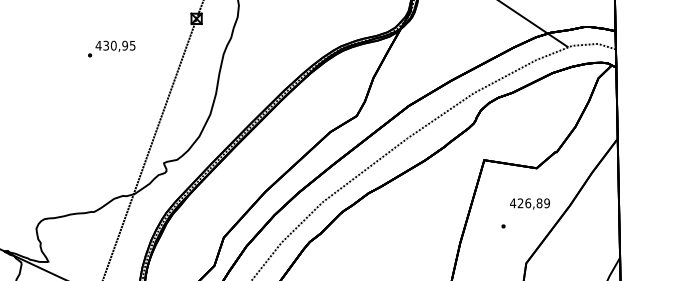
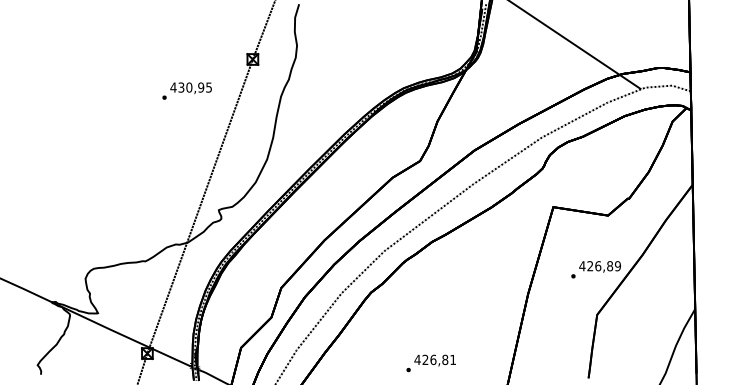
text: (111, 48) -> (186, 90), moved
text: (529, 203) -> (599, 266), moved

